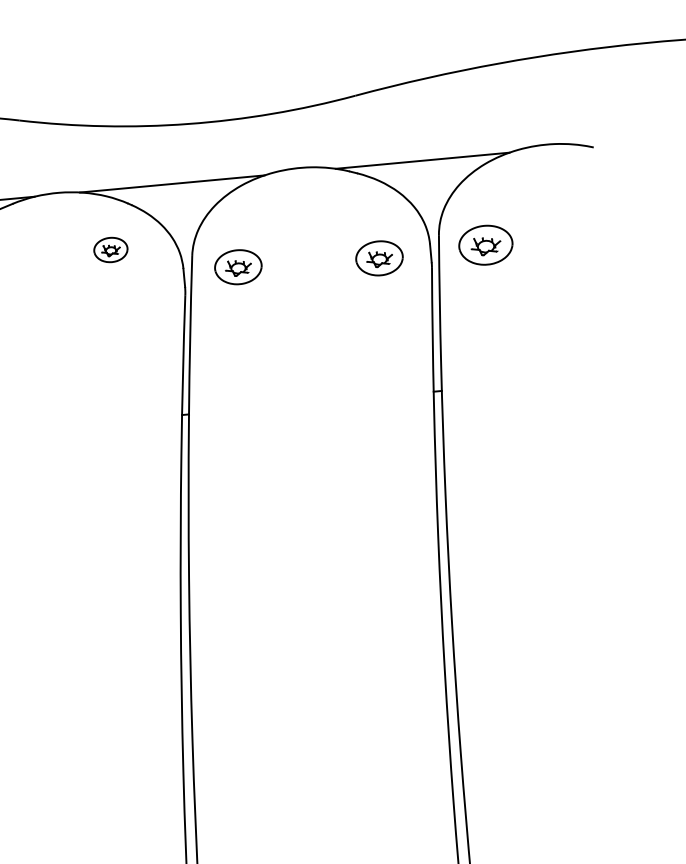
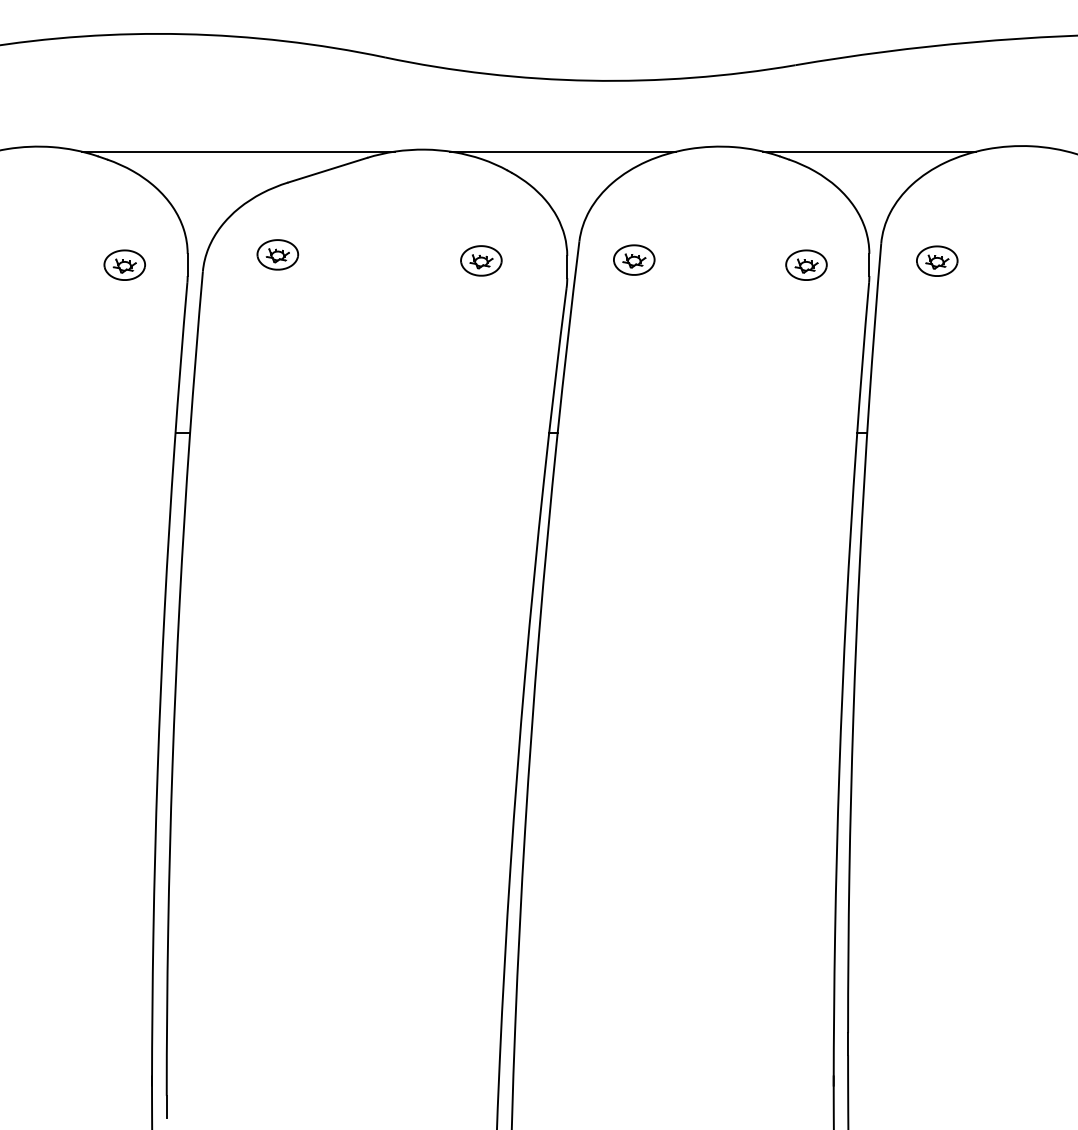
part: (486, 244) -> (937, 260), size x0.62
part: (110, 249) -> (481, 260), moved
part: (379, 257) -> (806, 264), size x0.71
part: (238, 266) -> (634, 259), size x0.71

